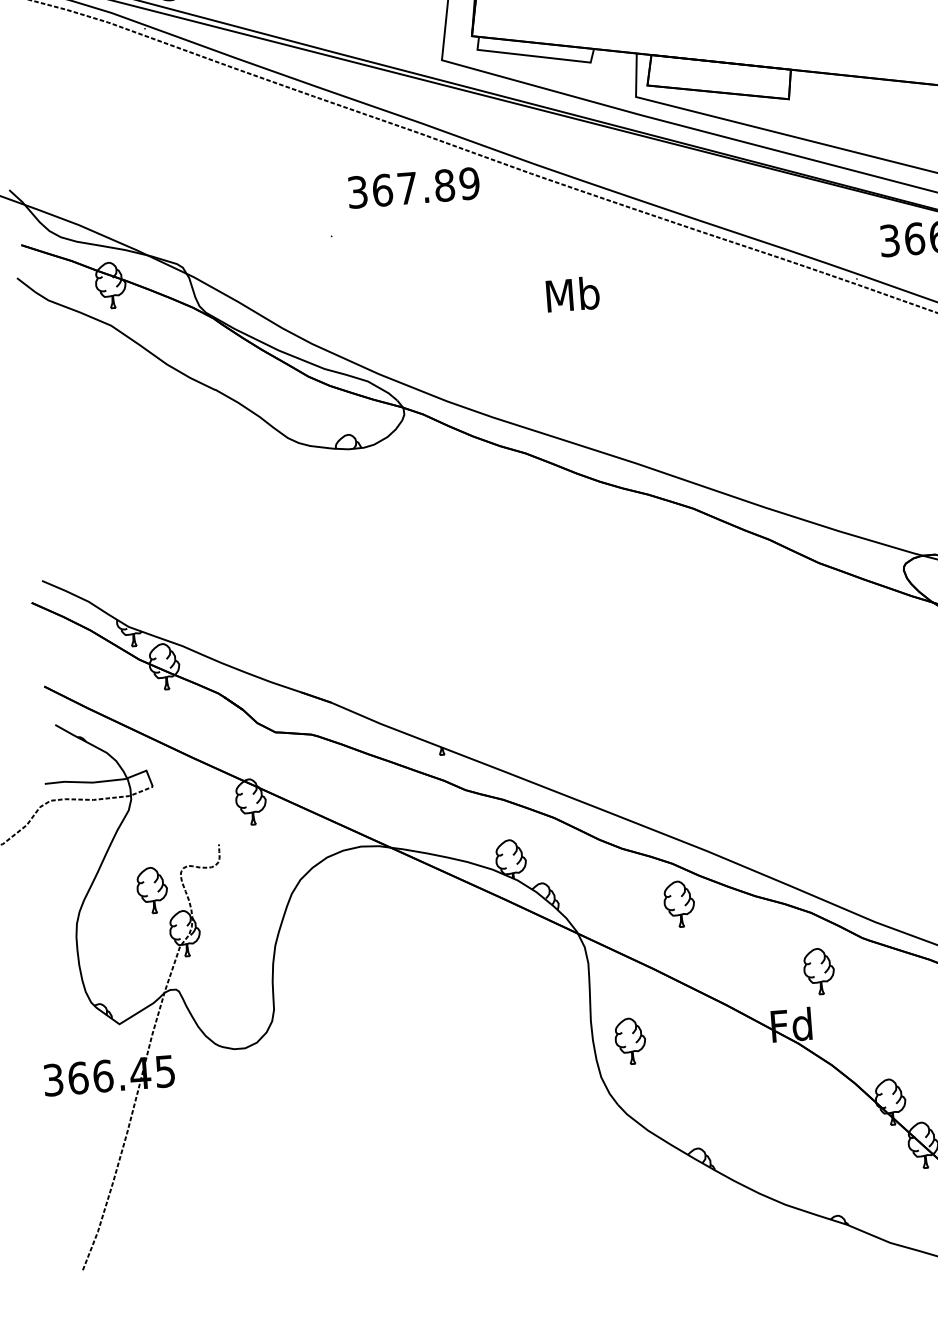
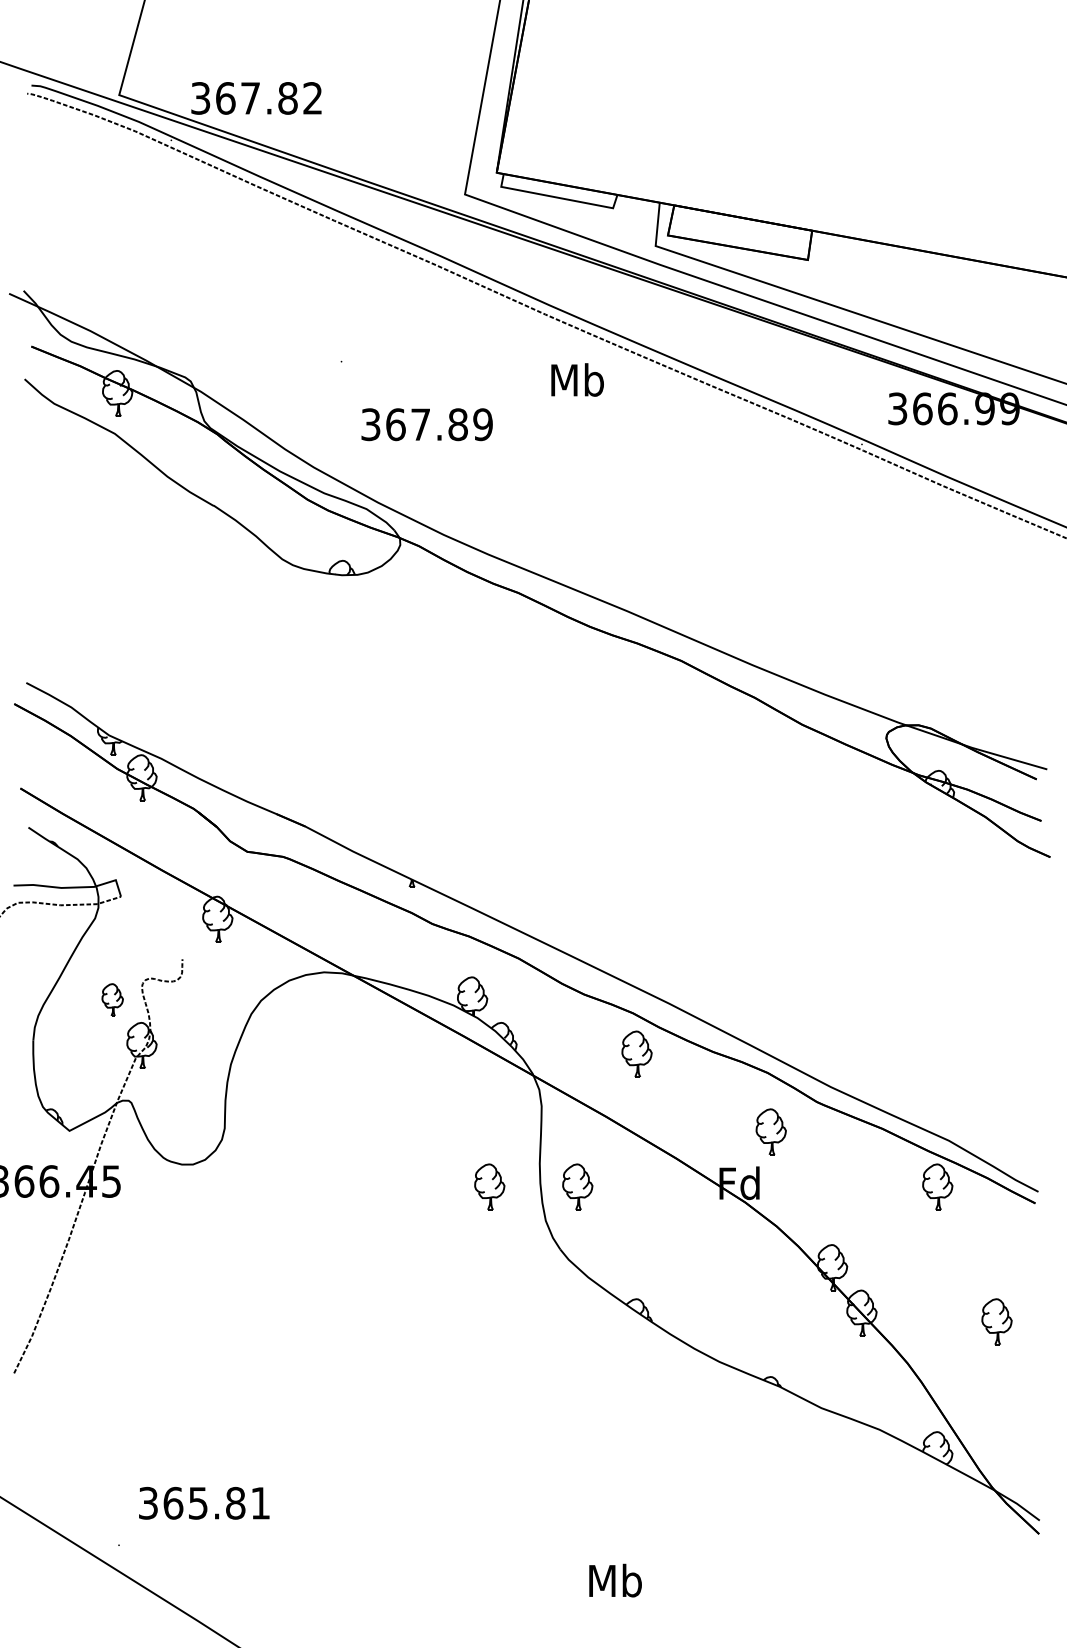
text: (413, 187) -> (426, 424), moved
text: (572, 293) -> (577, 379), moved
part: (152, 889) -> (112, 999), size x0.7
part: (542, 1047) -> (489, 1186), added

